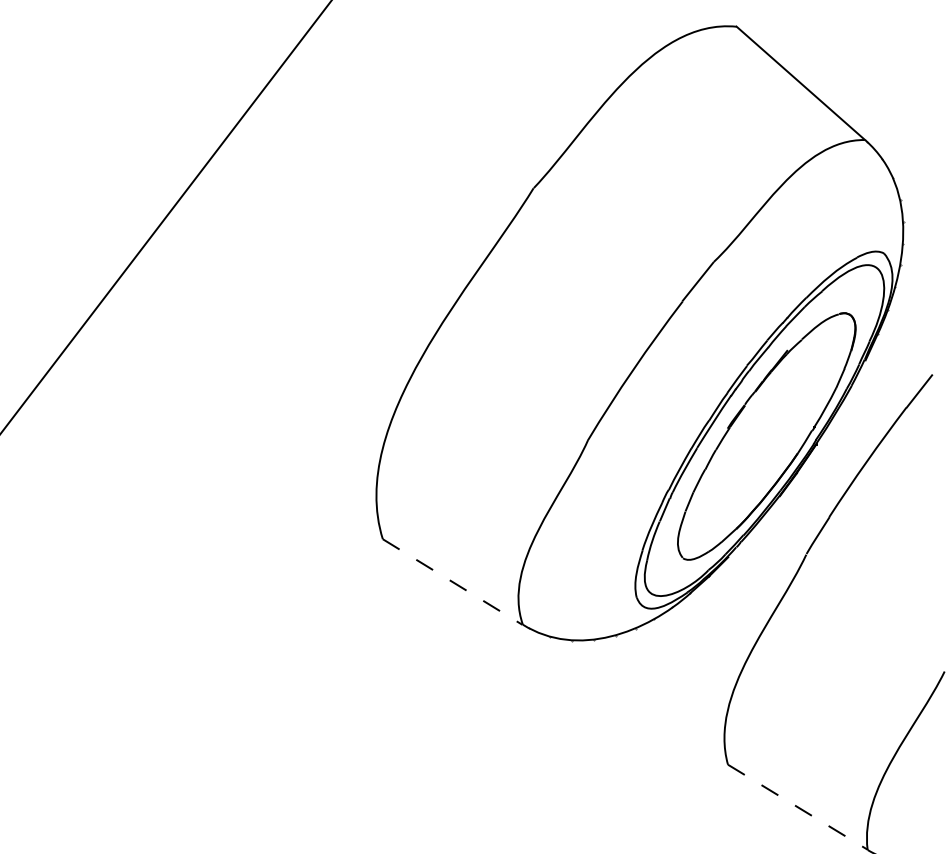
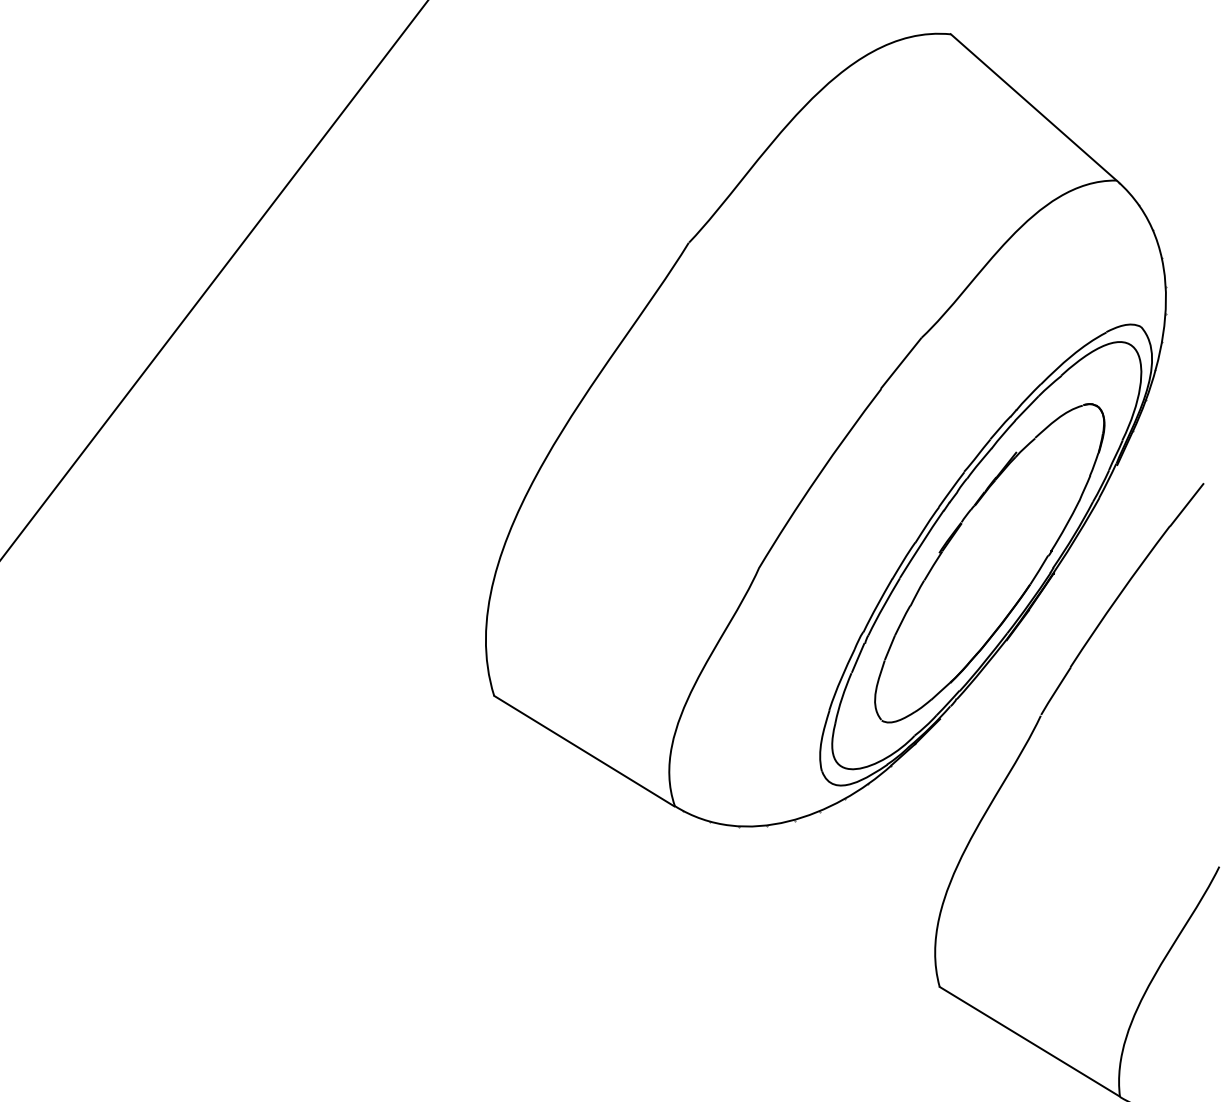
line: (452, 582) -> (584, 751), dashed -> solid
line: (798, 807) -> (1030, 1042), dashed -> solid

